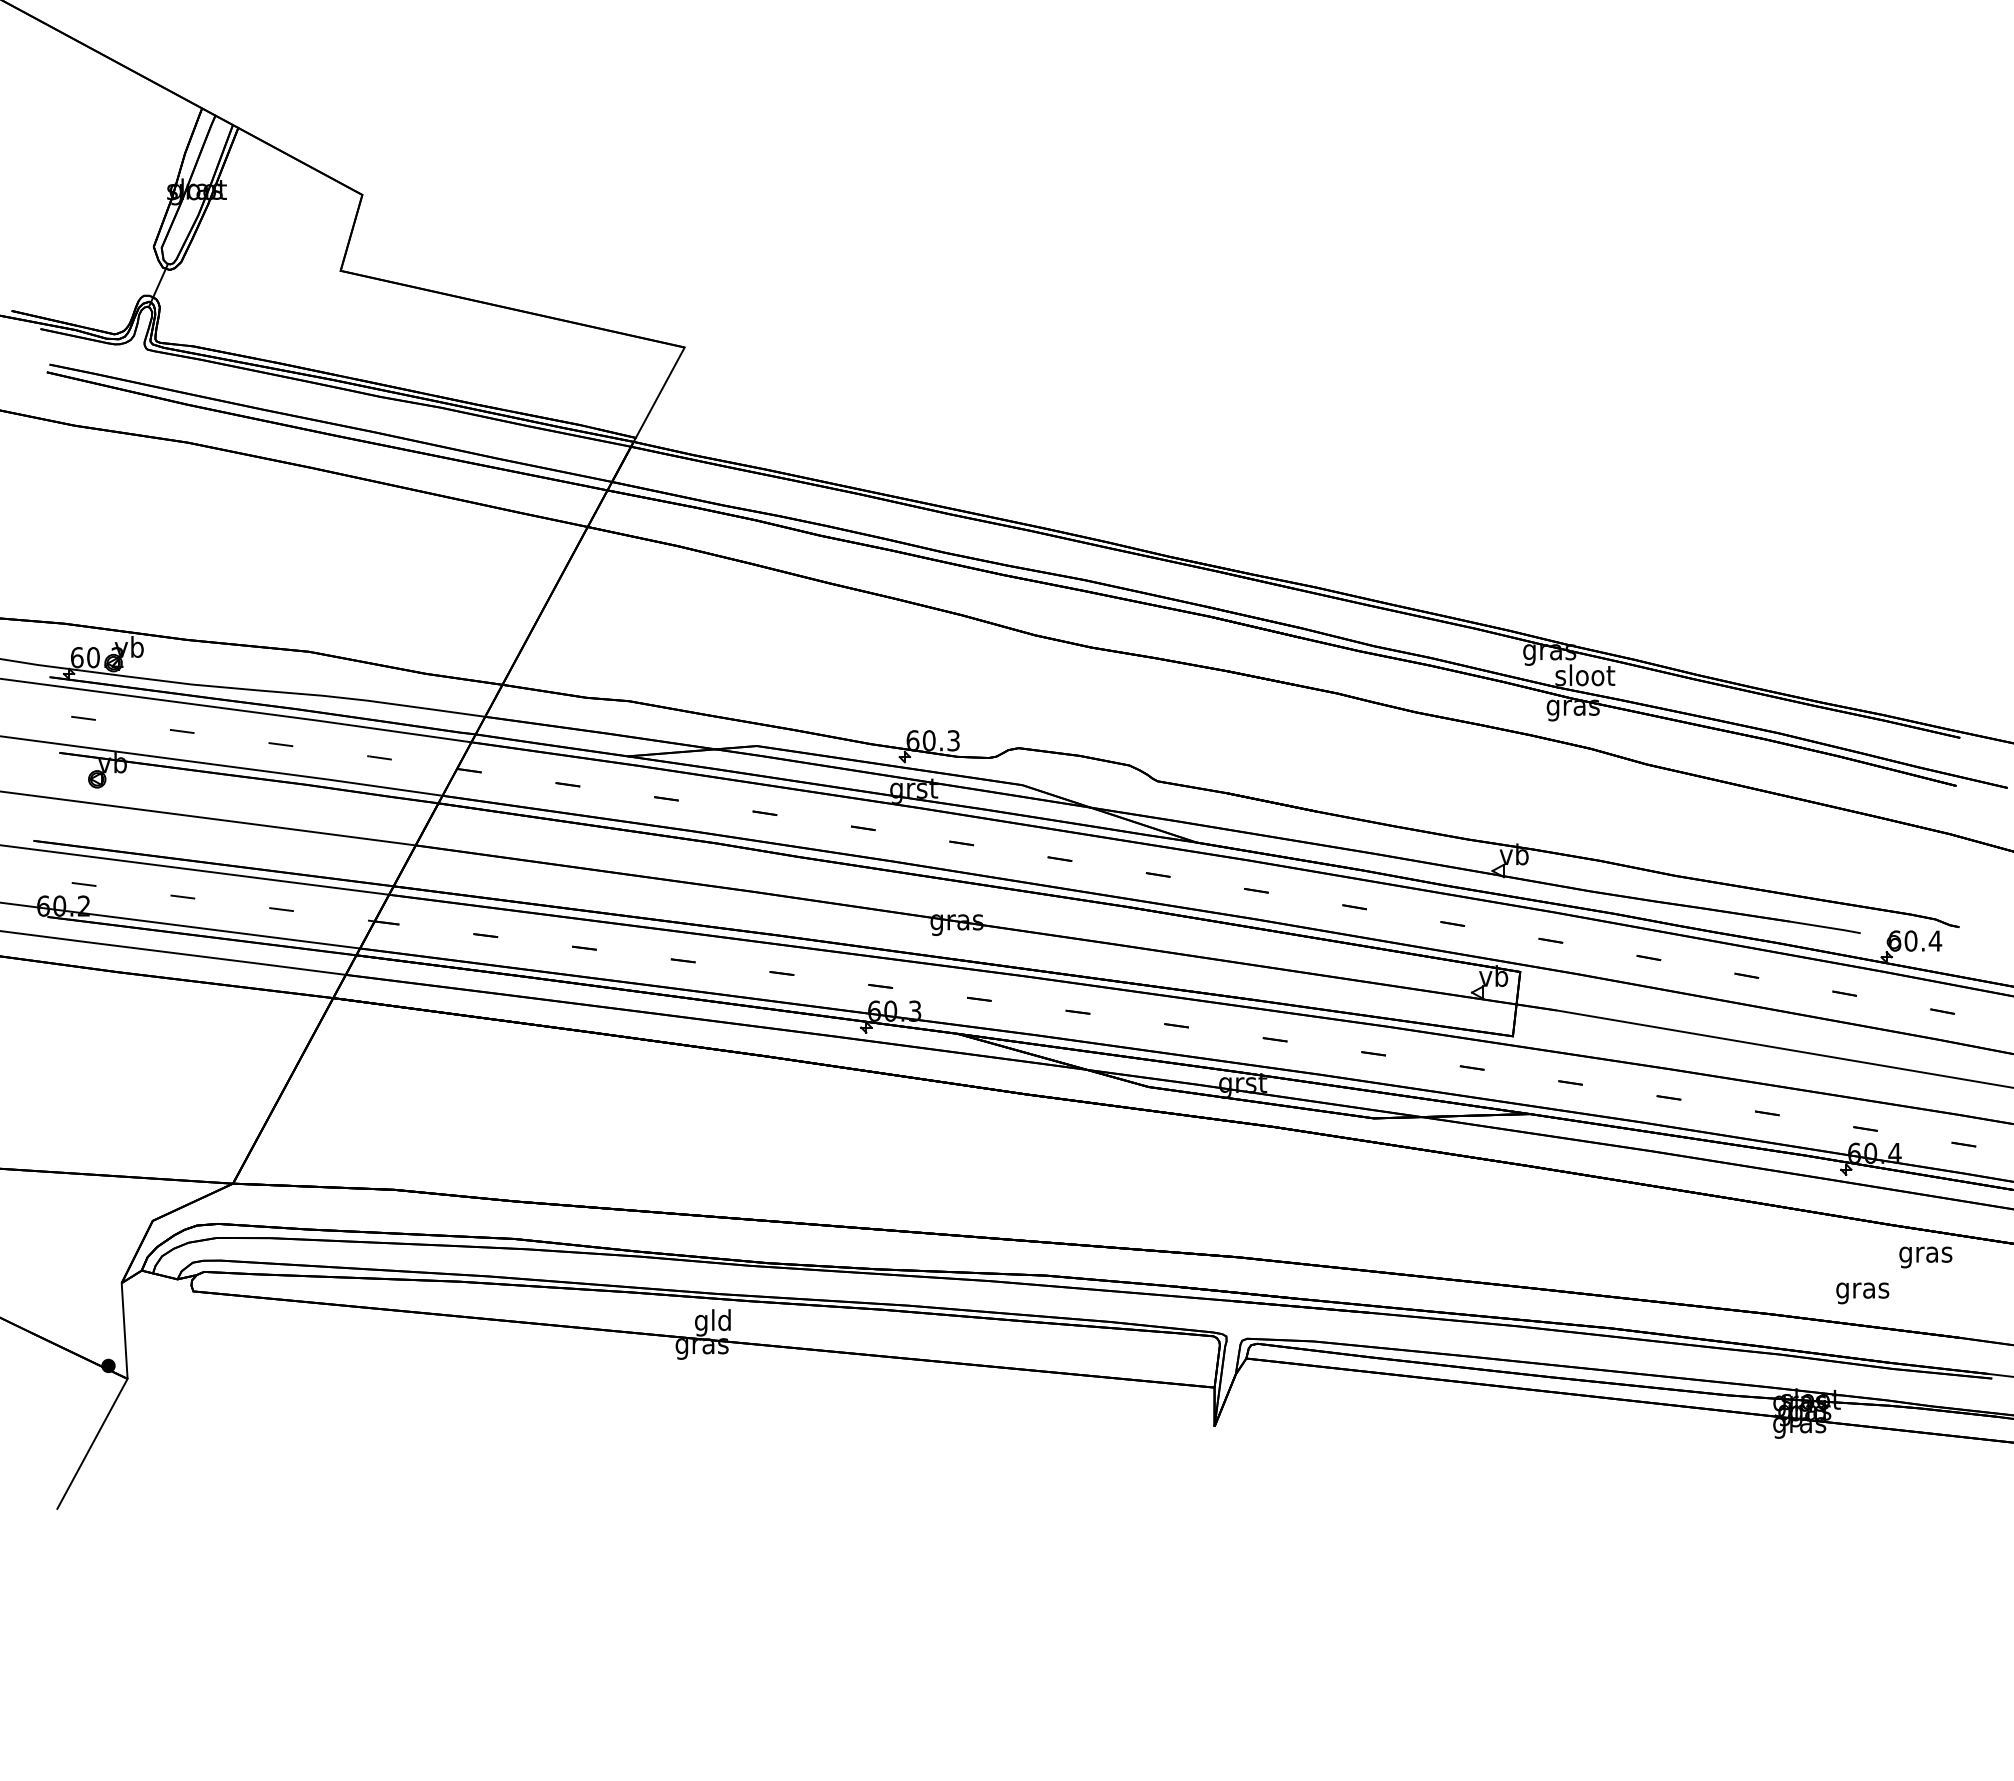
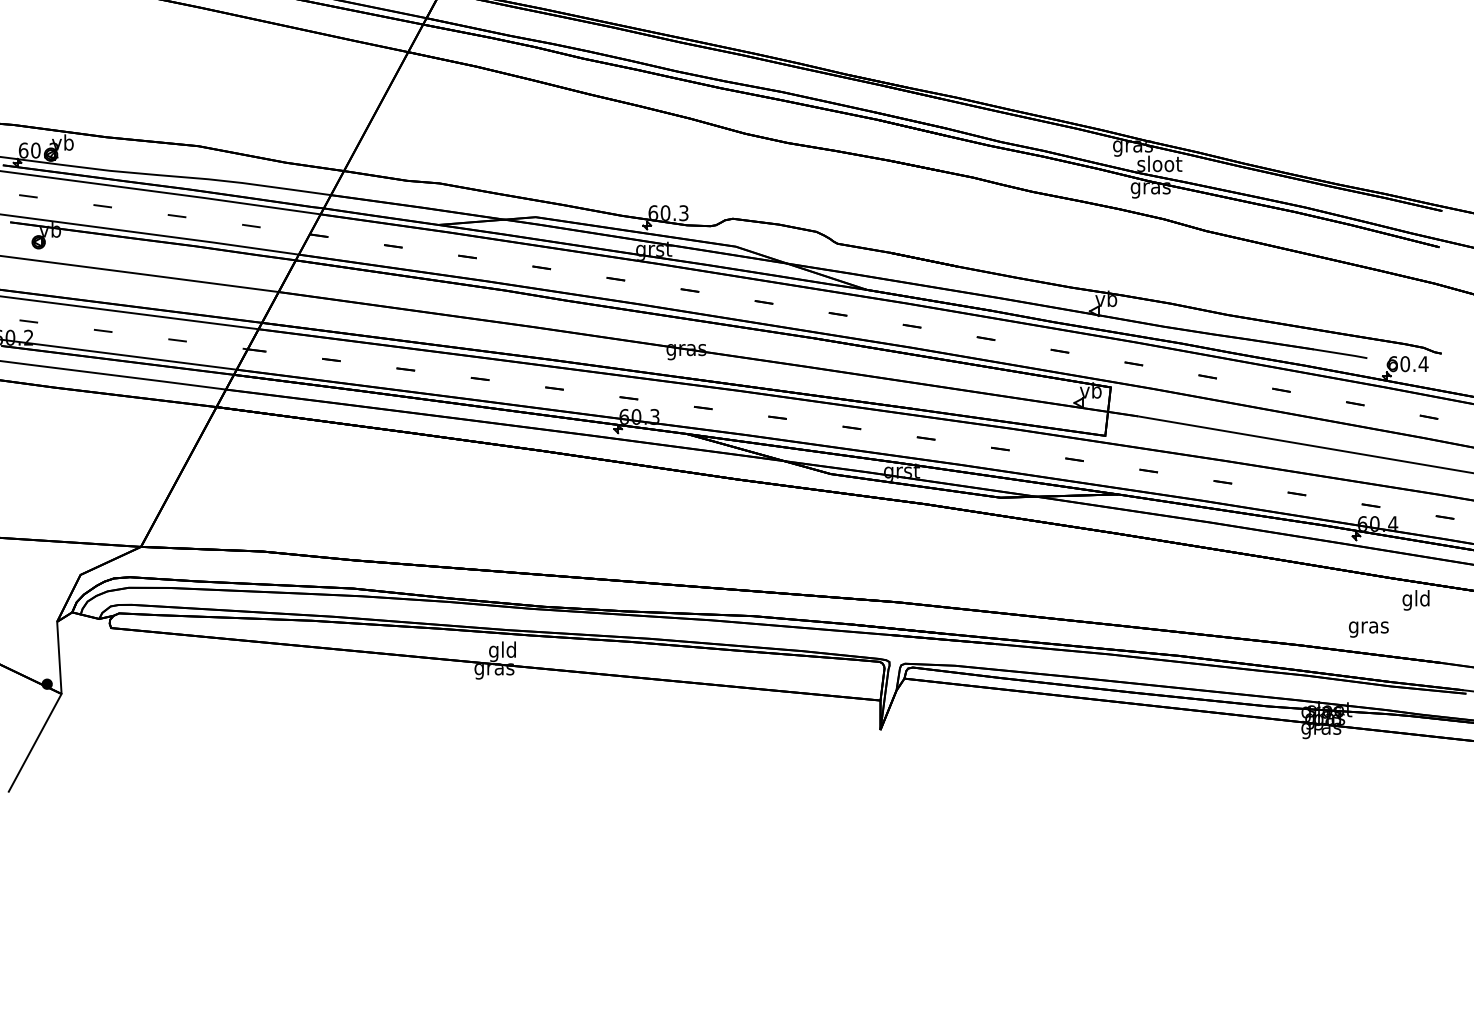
text: (1925, 1254) -> (1416, 600), gras -> gld

